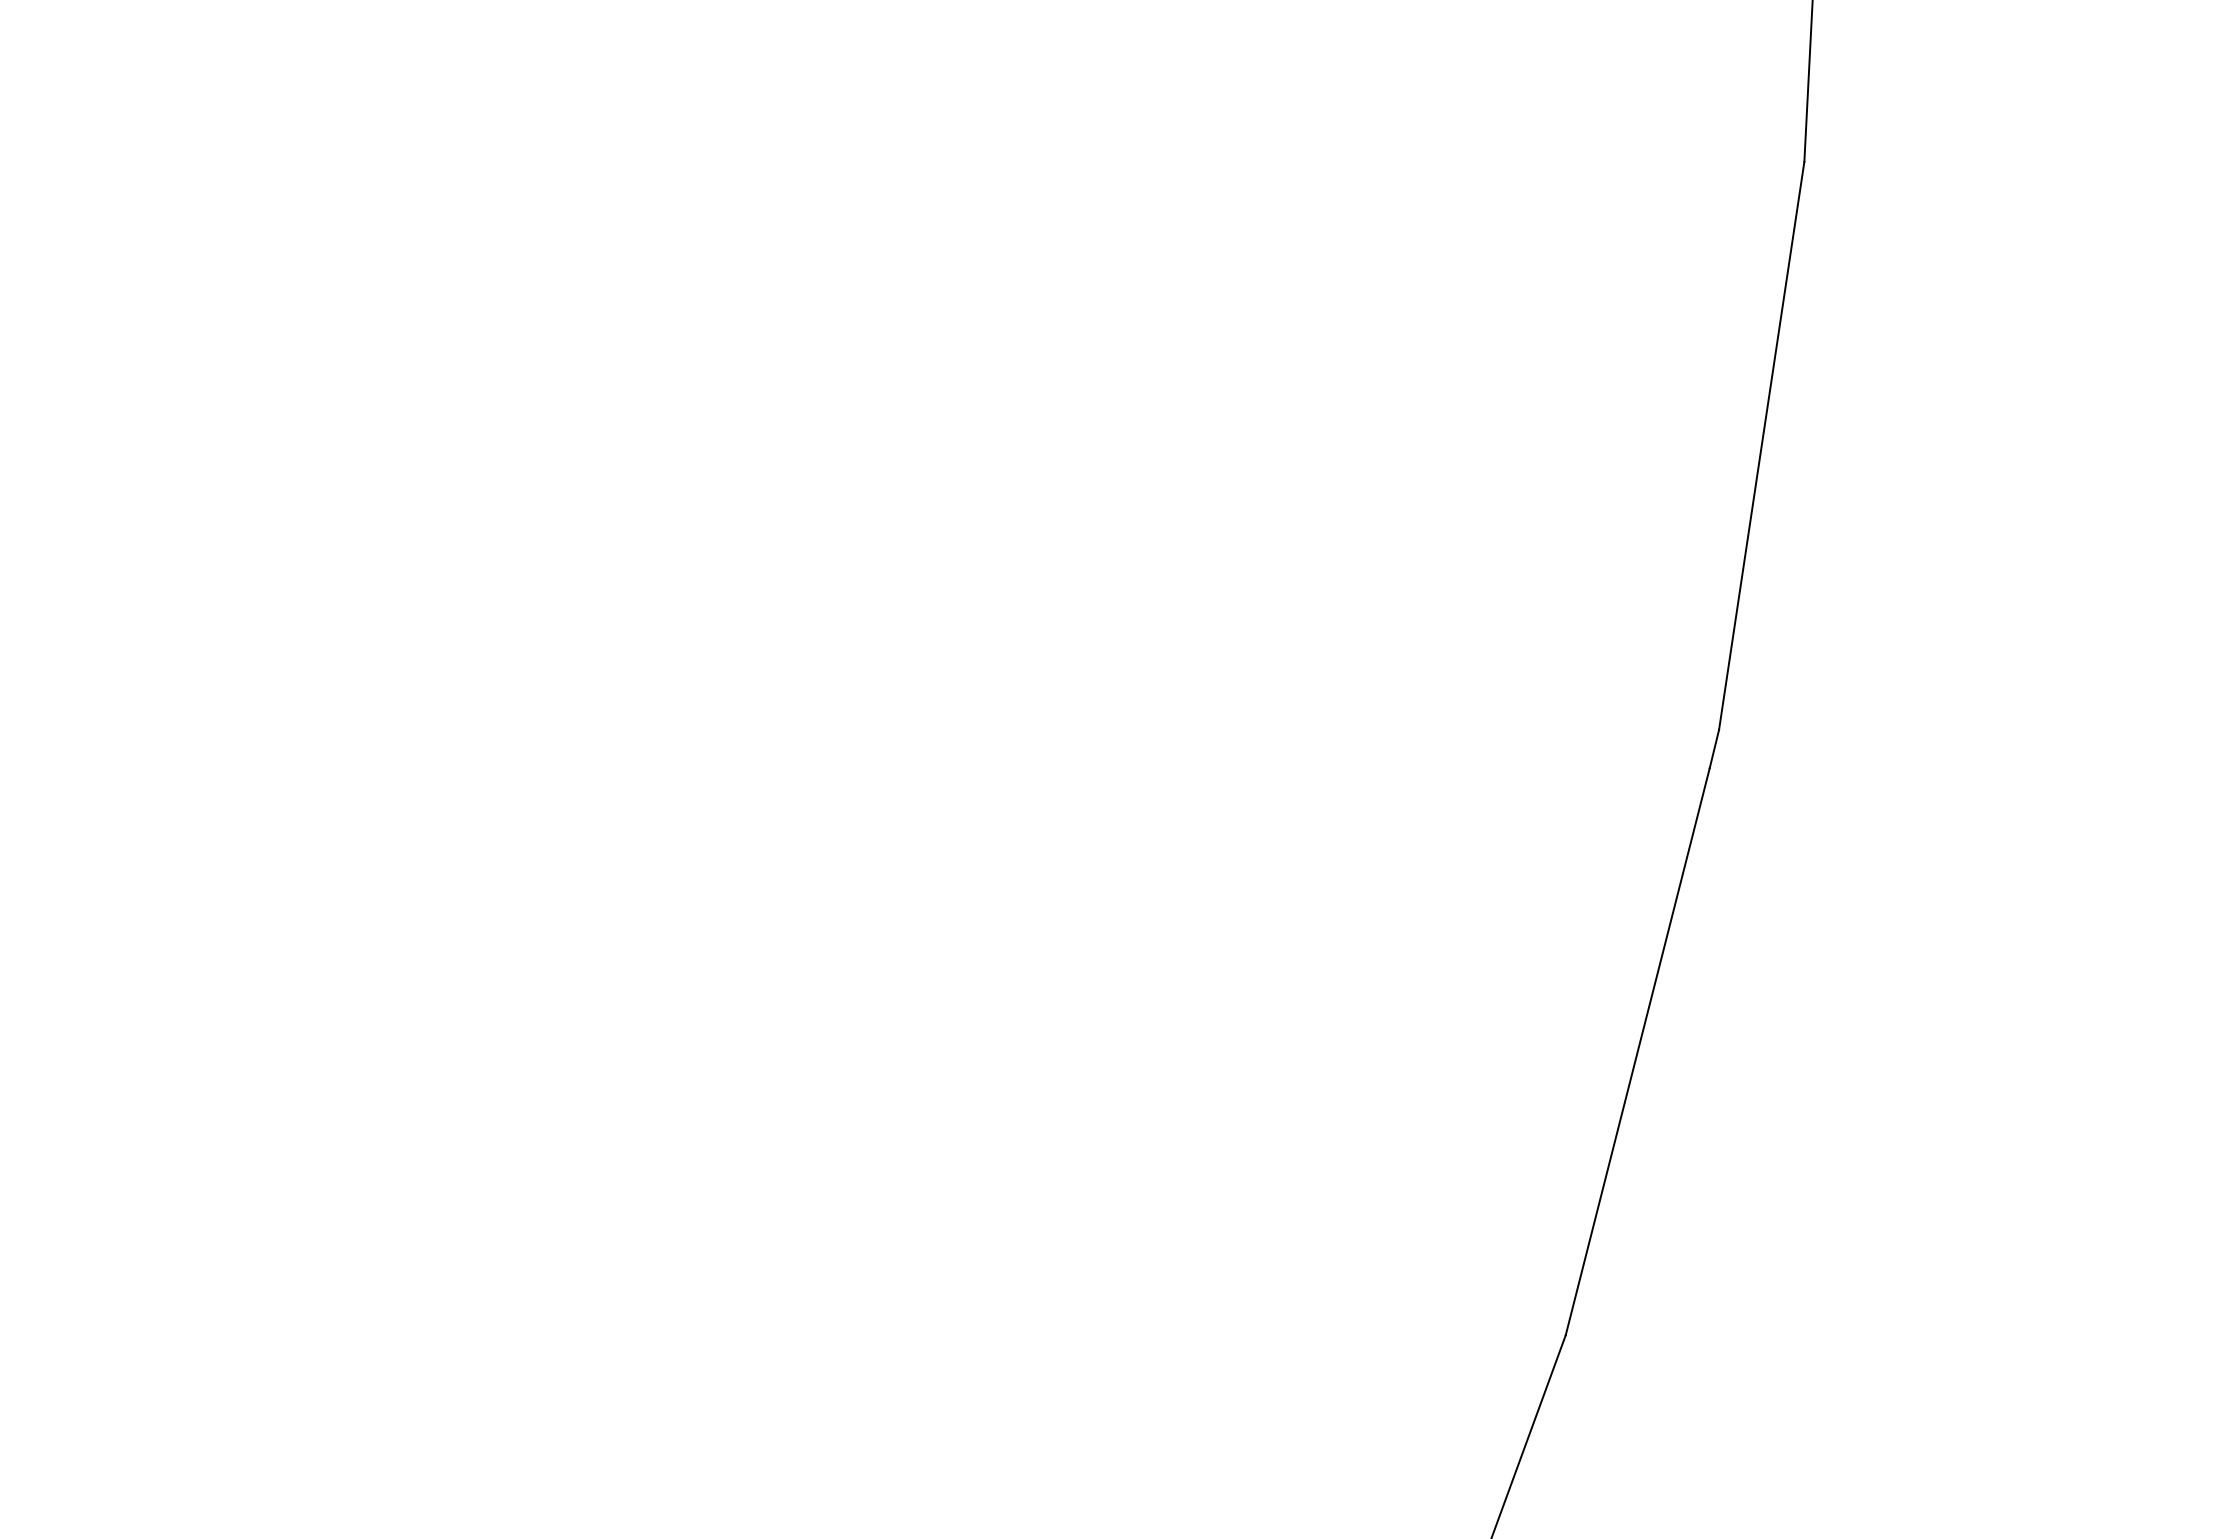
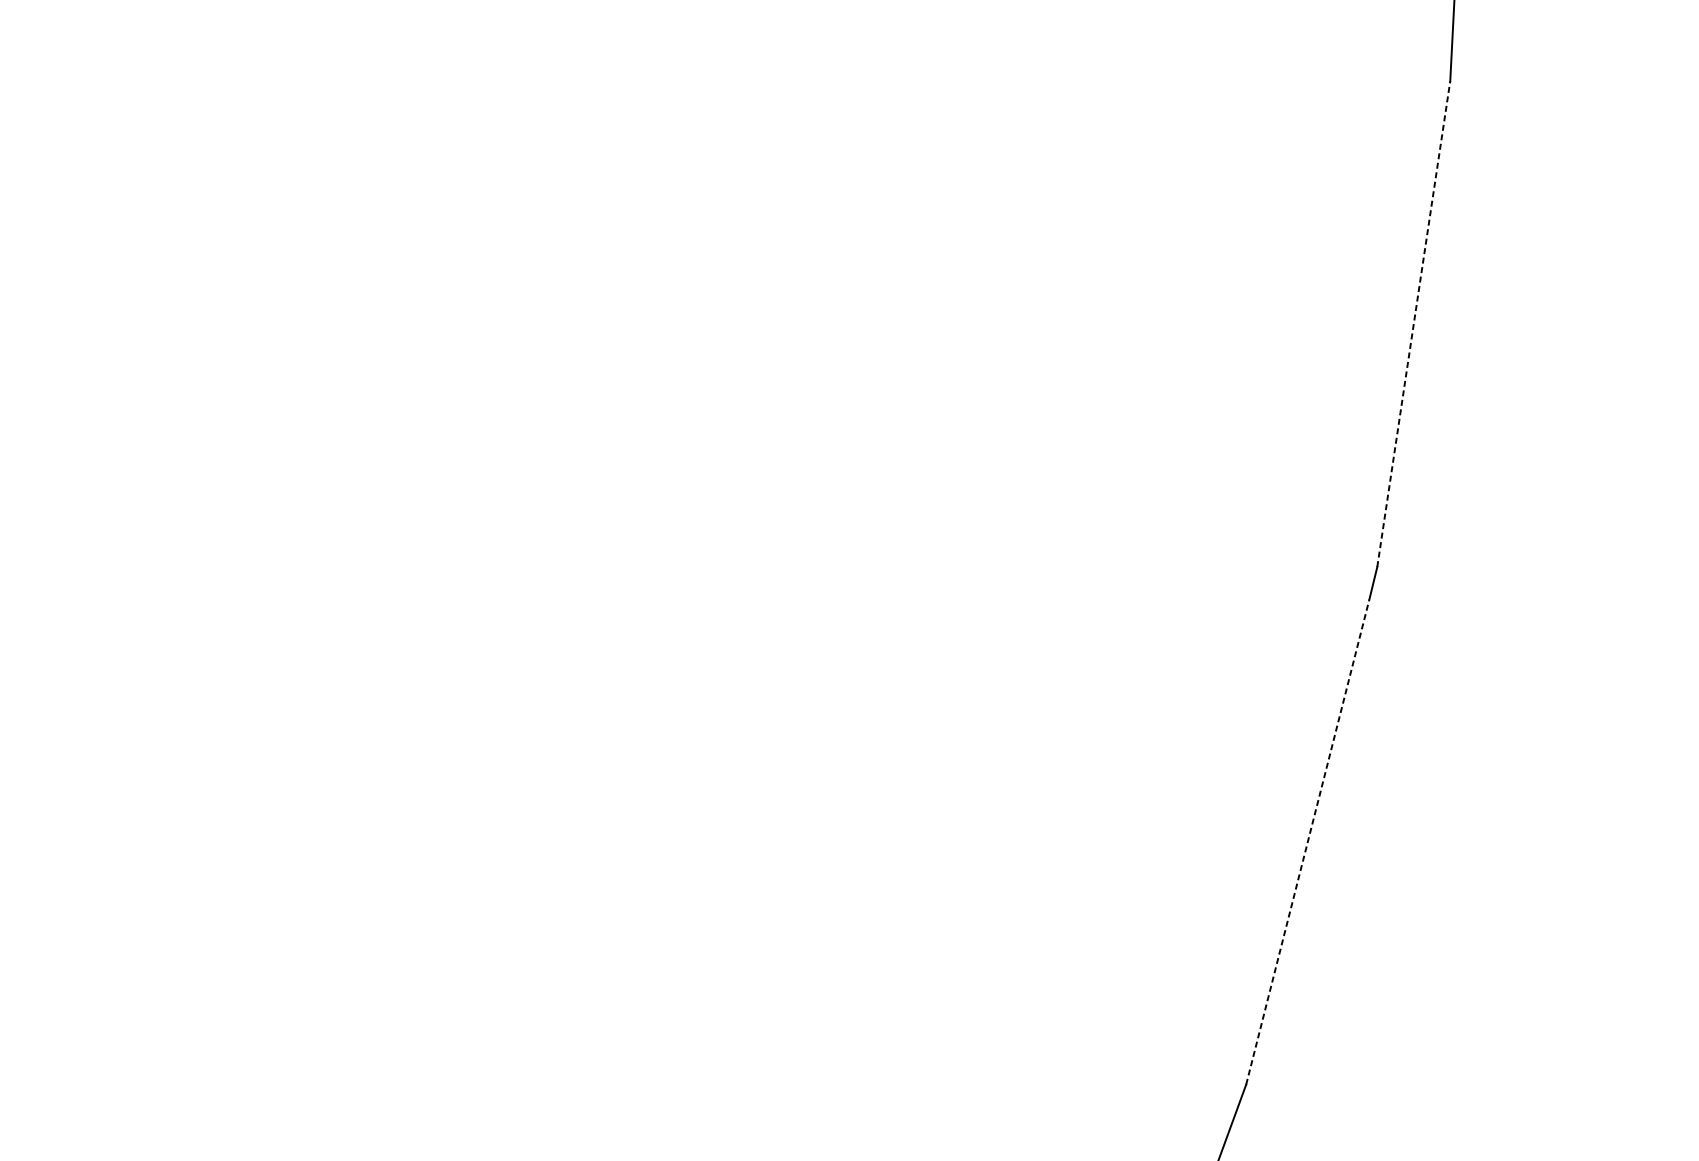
line: (1761, 445) -> (1413, 323), solid -> dashed
line: (1637, 1051) -> (1307, 841), solid -> dashed

